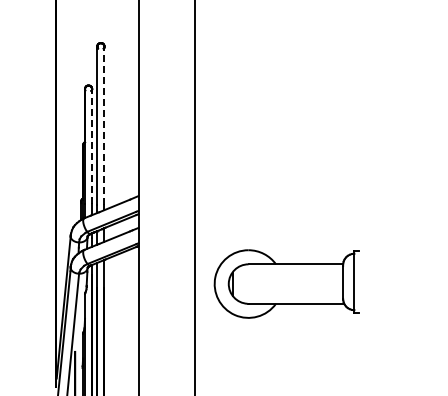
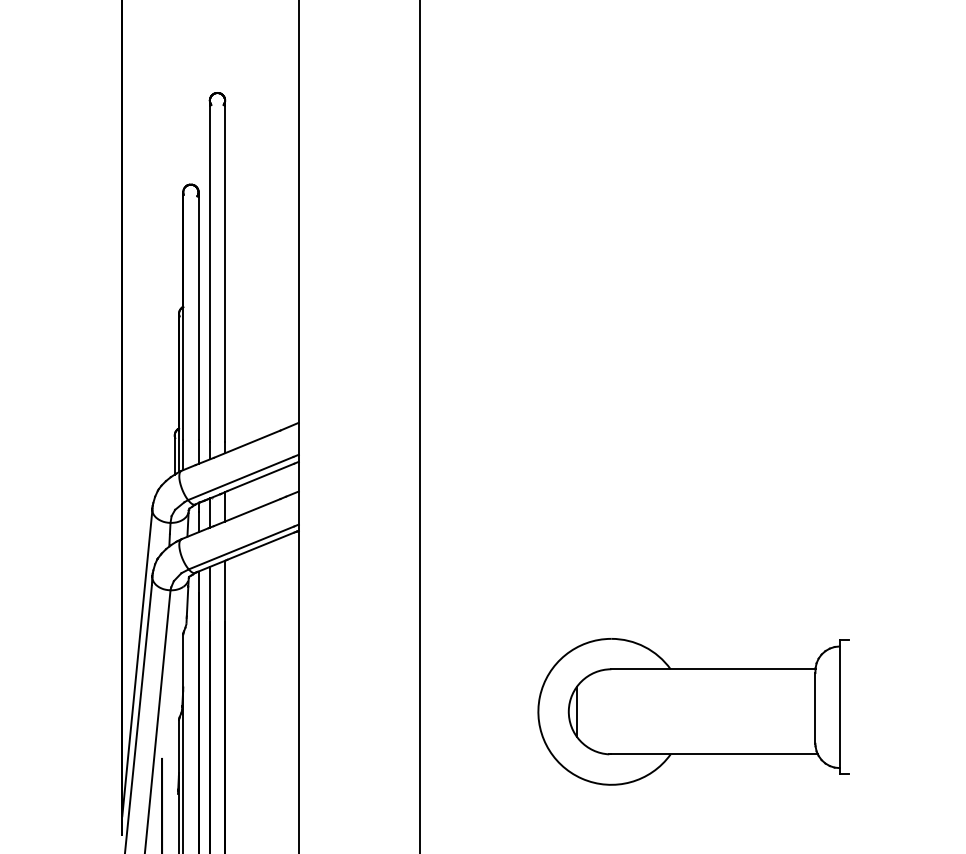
line: (104, 127) -> (225, 274), dashed -> solid
line: (92, 147) -> (199, 318), dashed -> solid
part: (286, 283) -> (693, 710), moved

